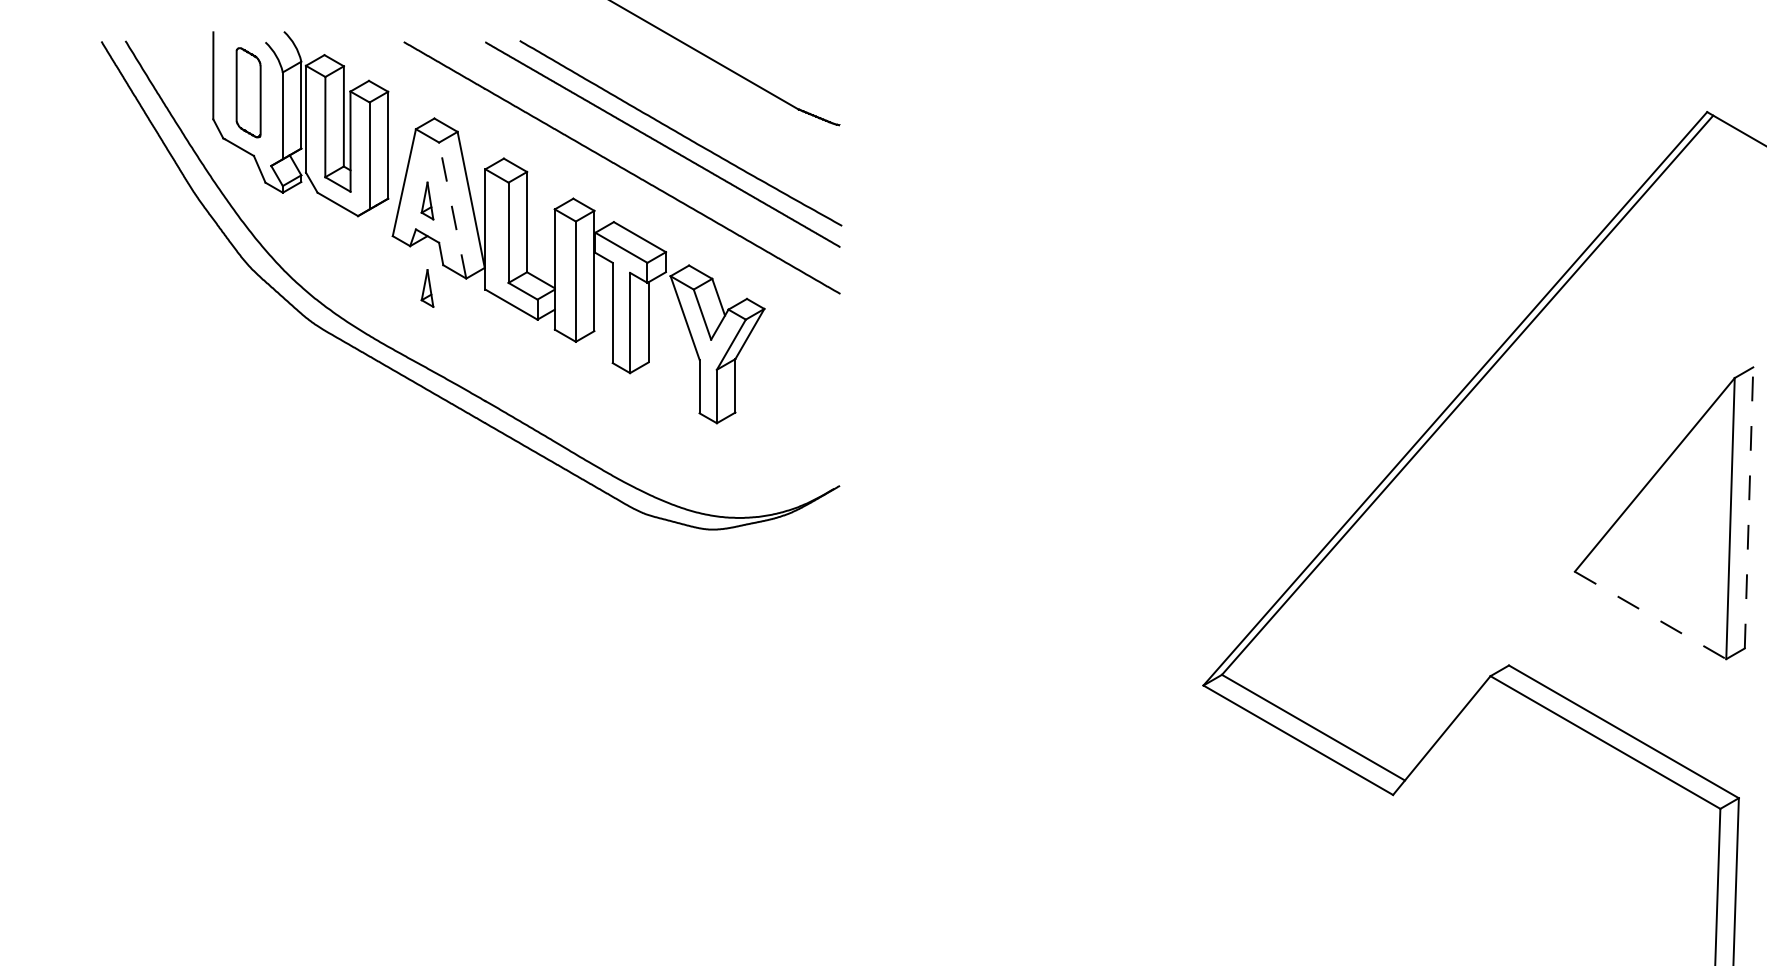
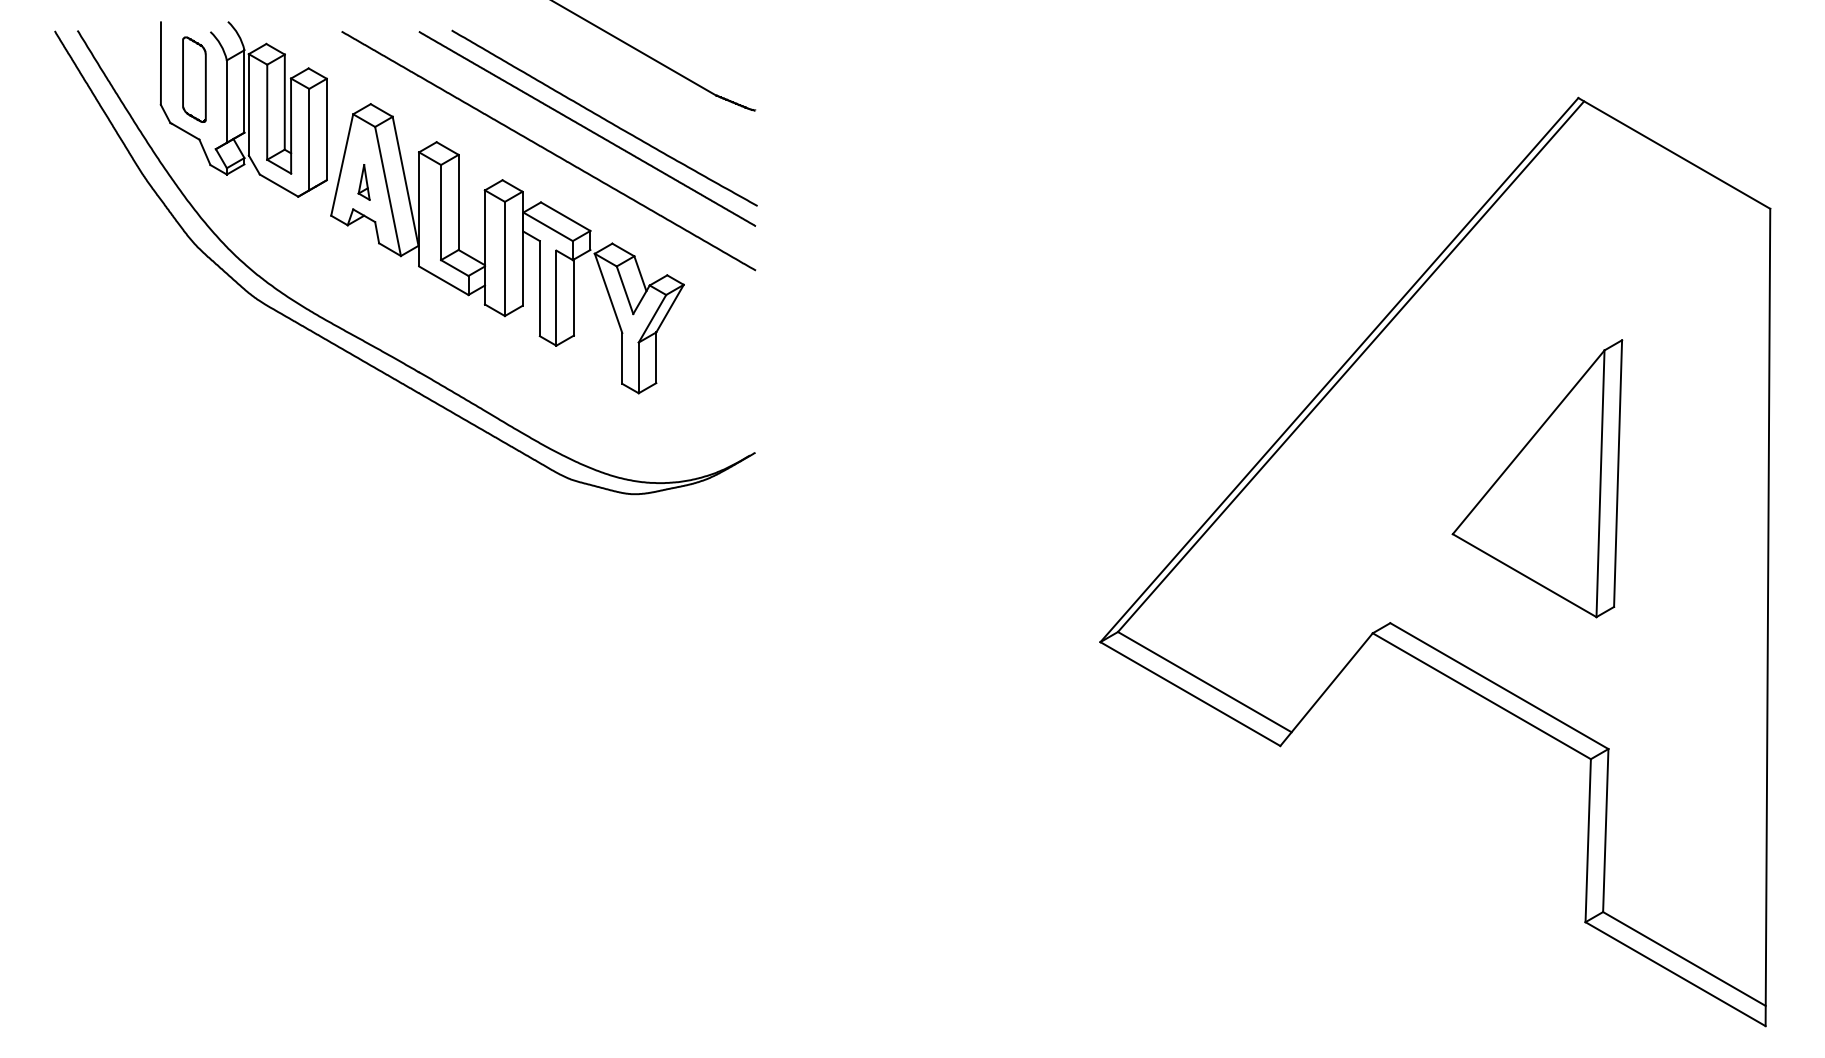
line: (453, 210) -> (388, 191), dashed -> solid
part: (426, 288) -> (363, 265), removed
line: (1749, 507) -> (1618, 473), dashed -> solid
line: (1650, 615) -> (1524, 575), dashed -> solid

